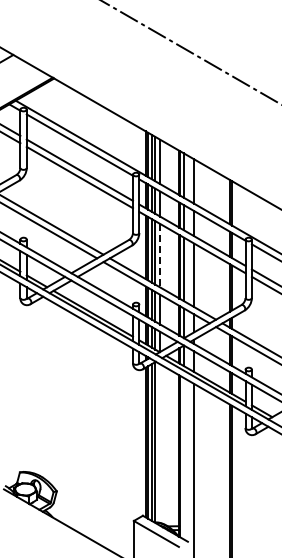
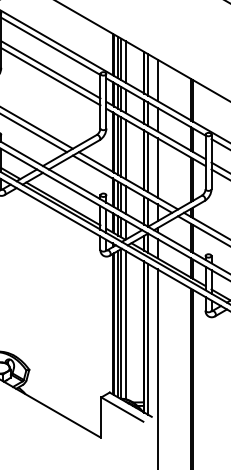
line: (160, 255) -> (126, 149), dashed -> solid
line: (160, 443) -> (126, 325), added
line: (184, 458) -> (148, 339), added

